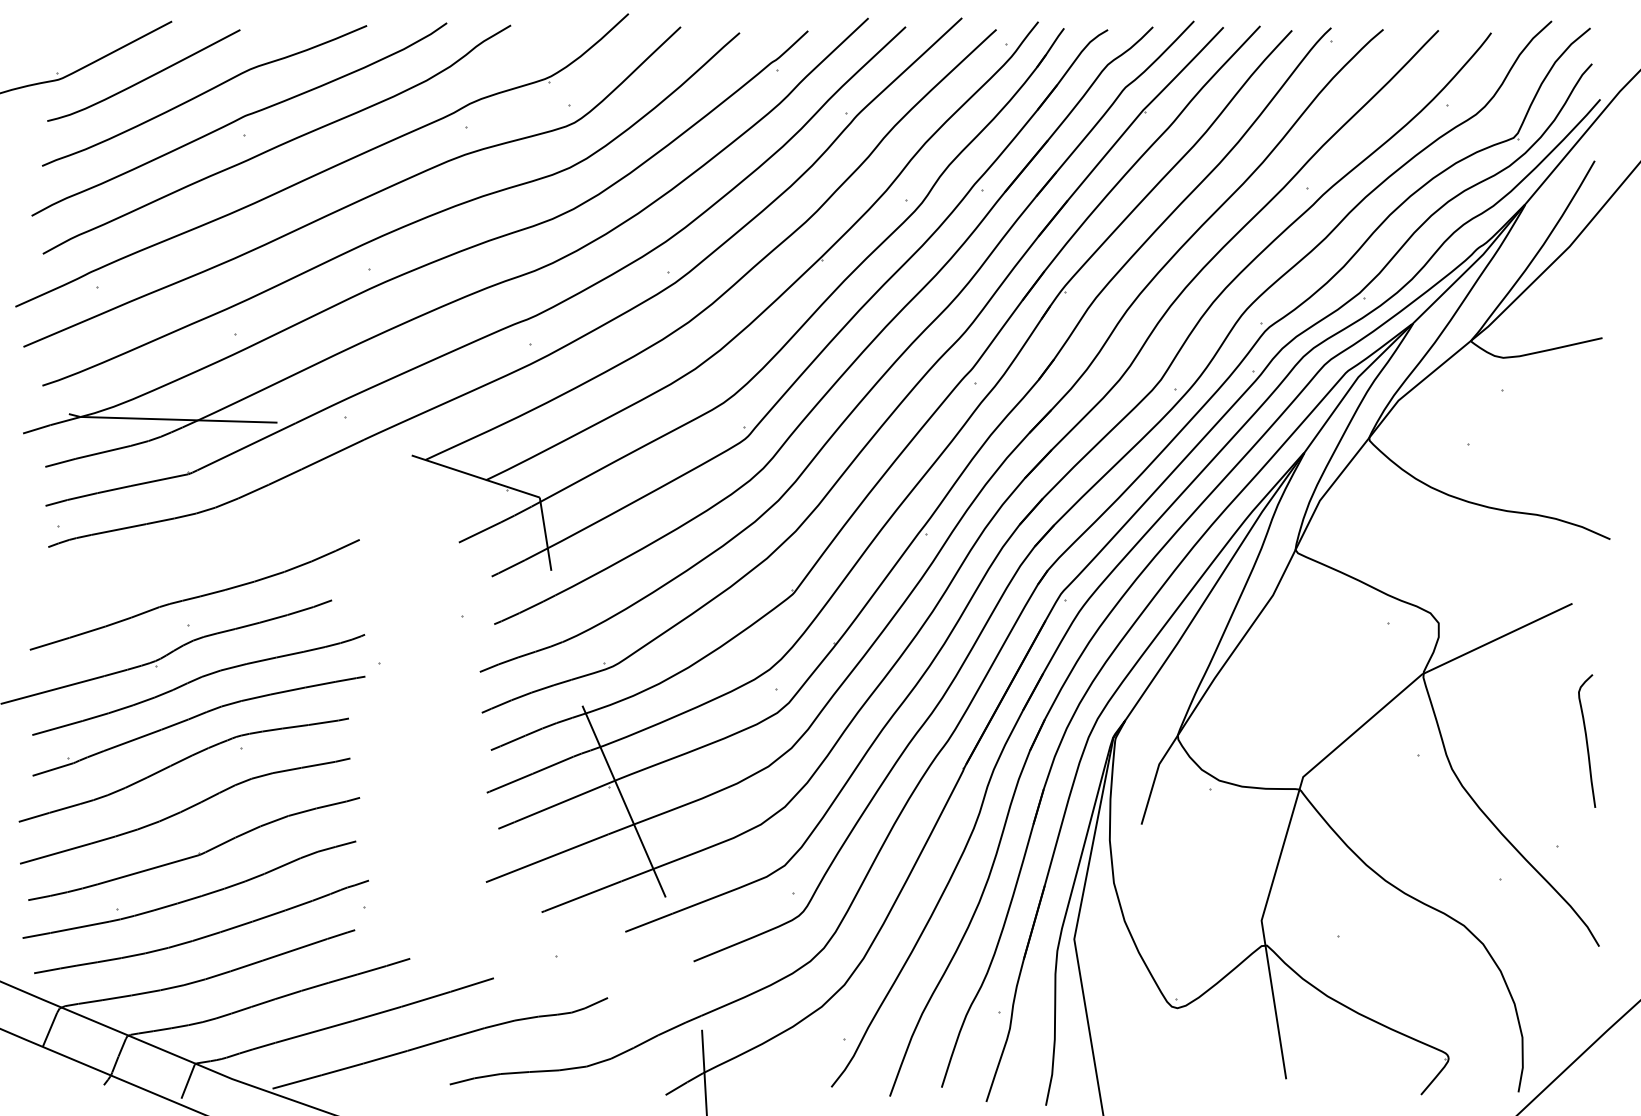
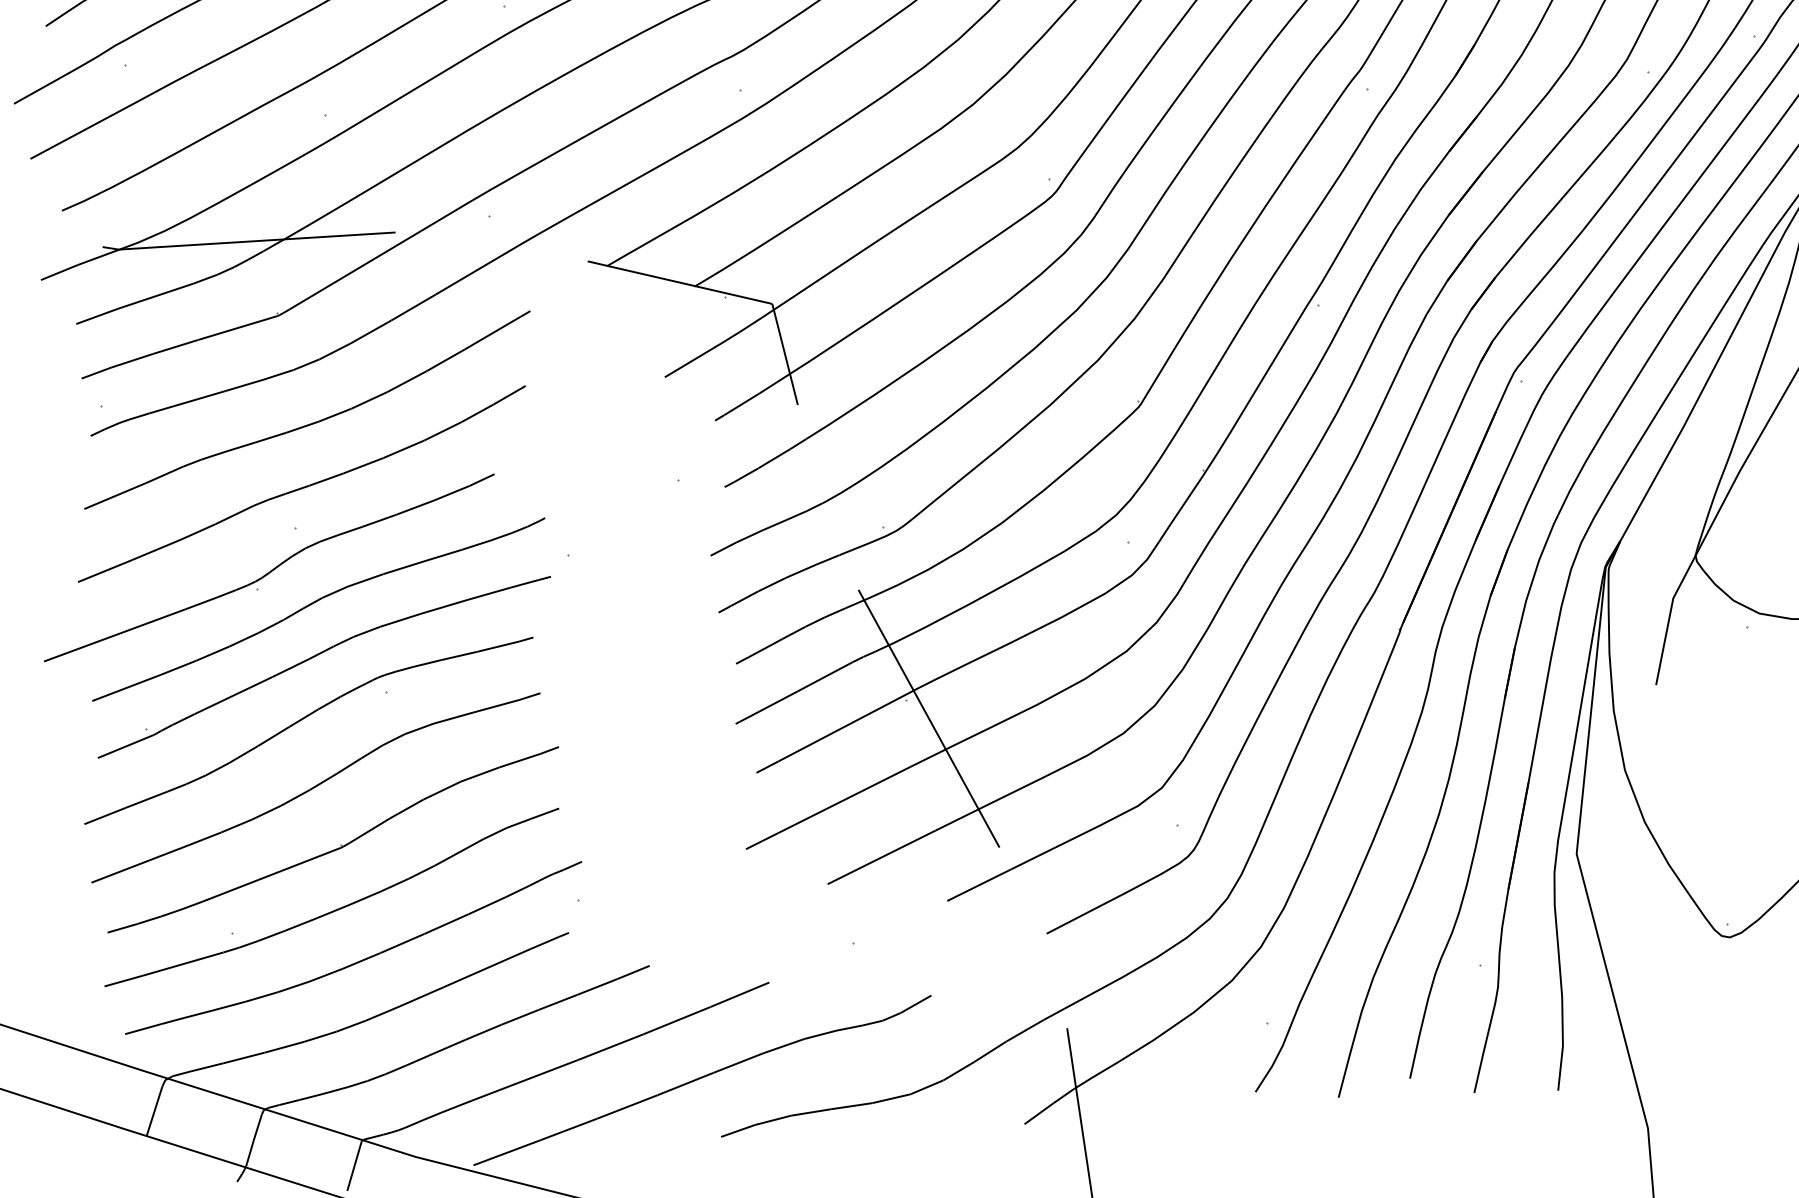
curve: (206, 551) -> (312, 421), added

